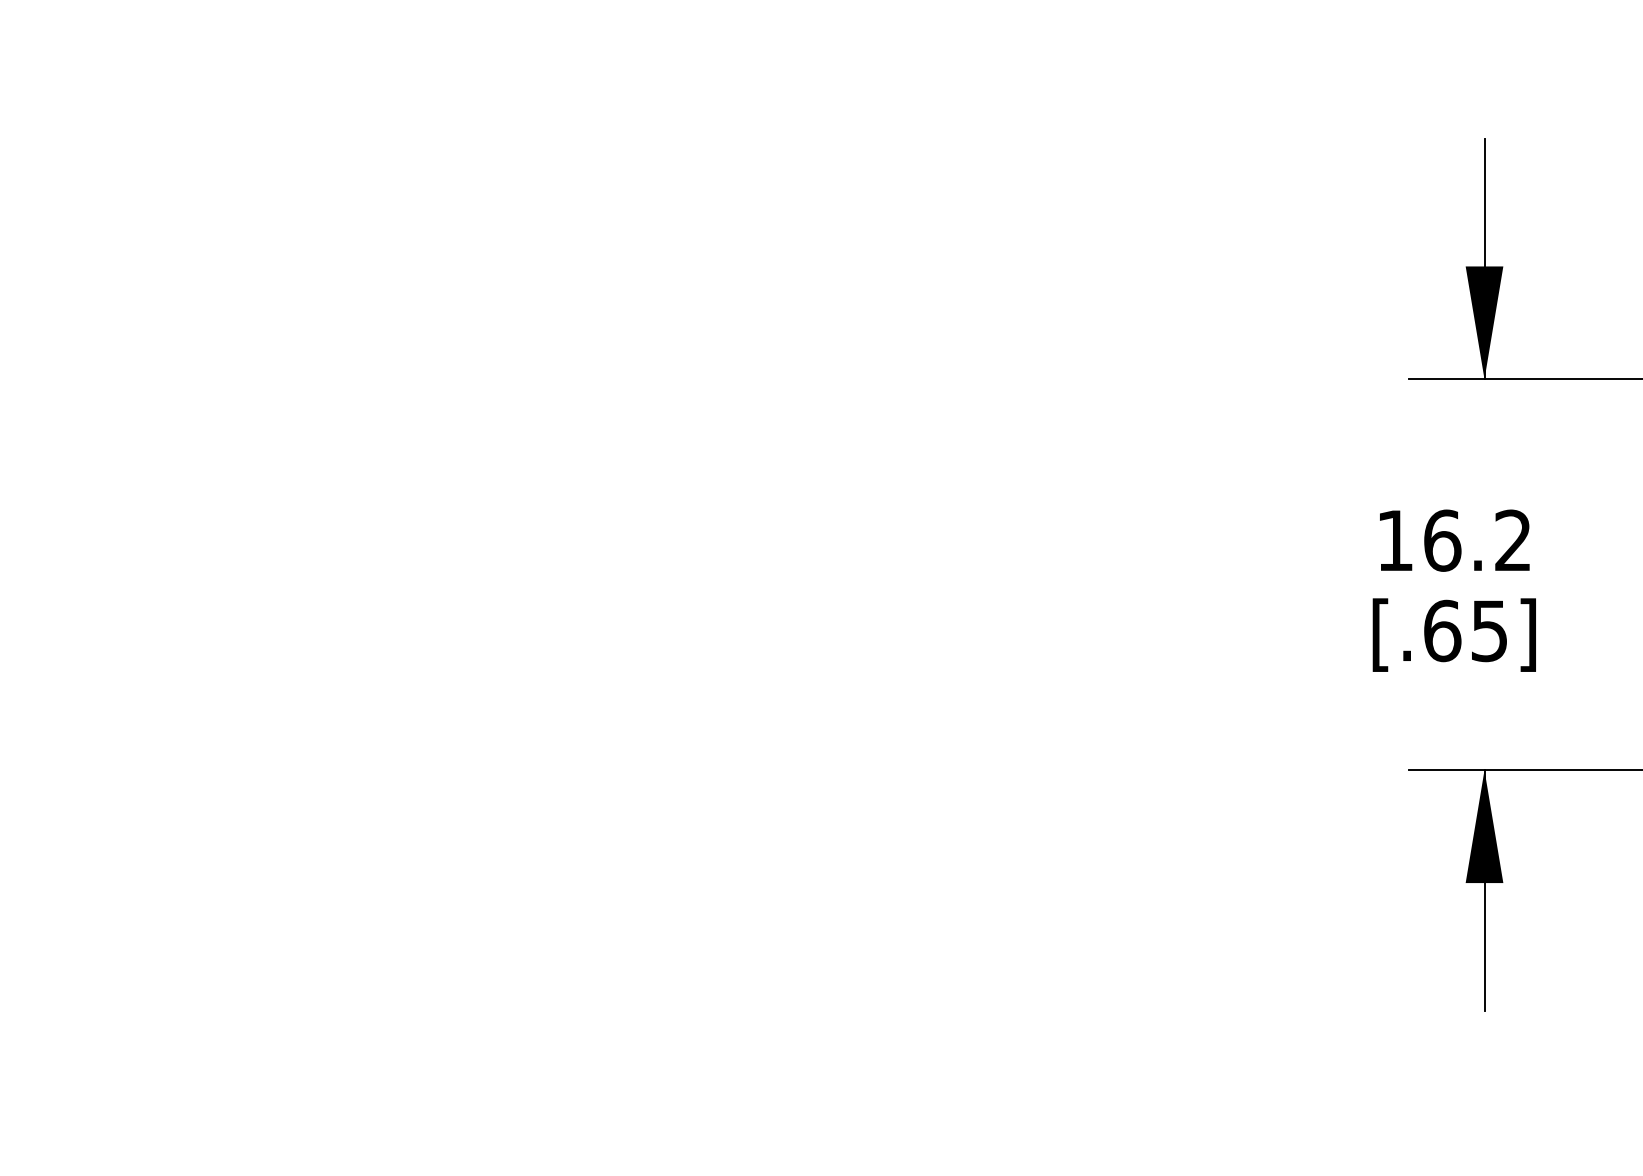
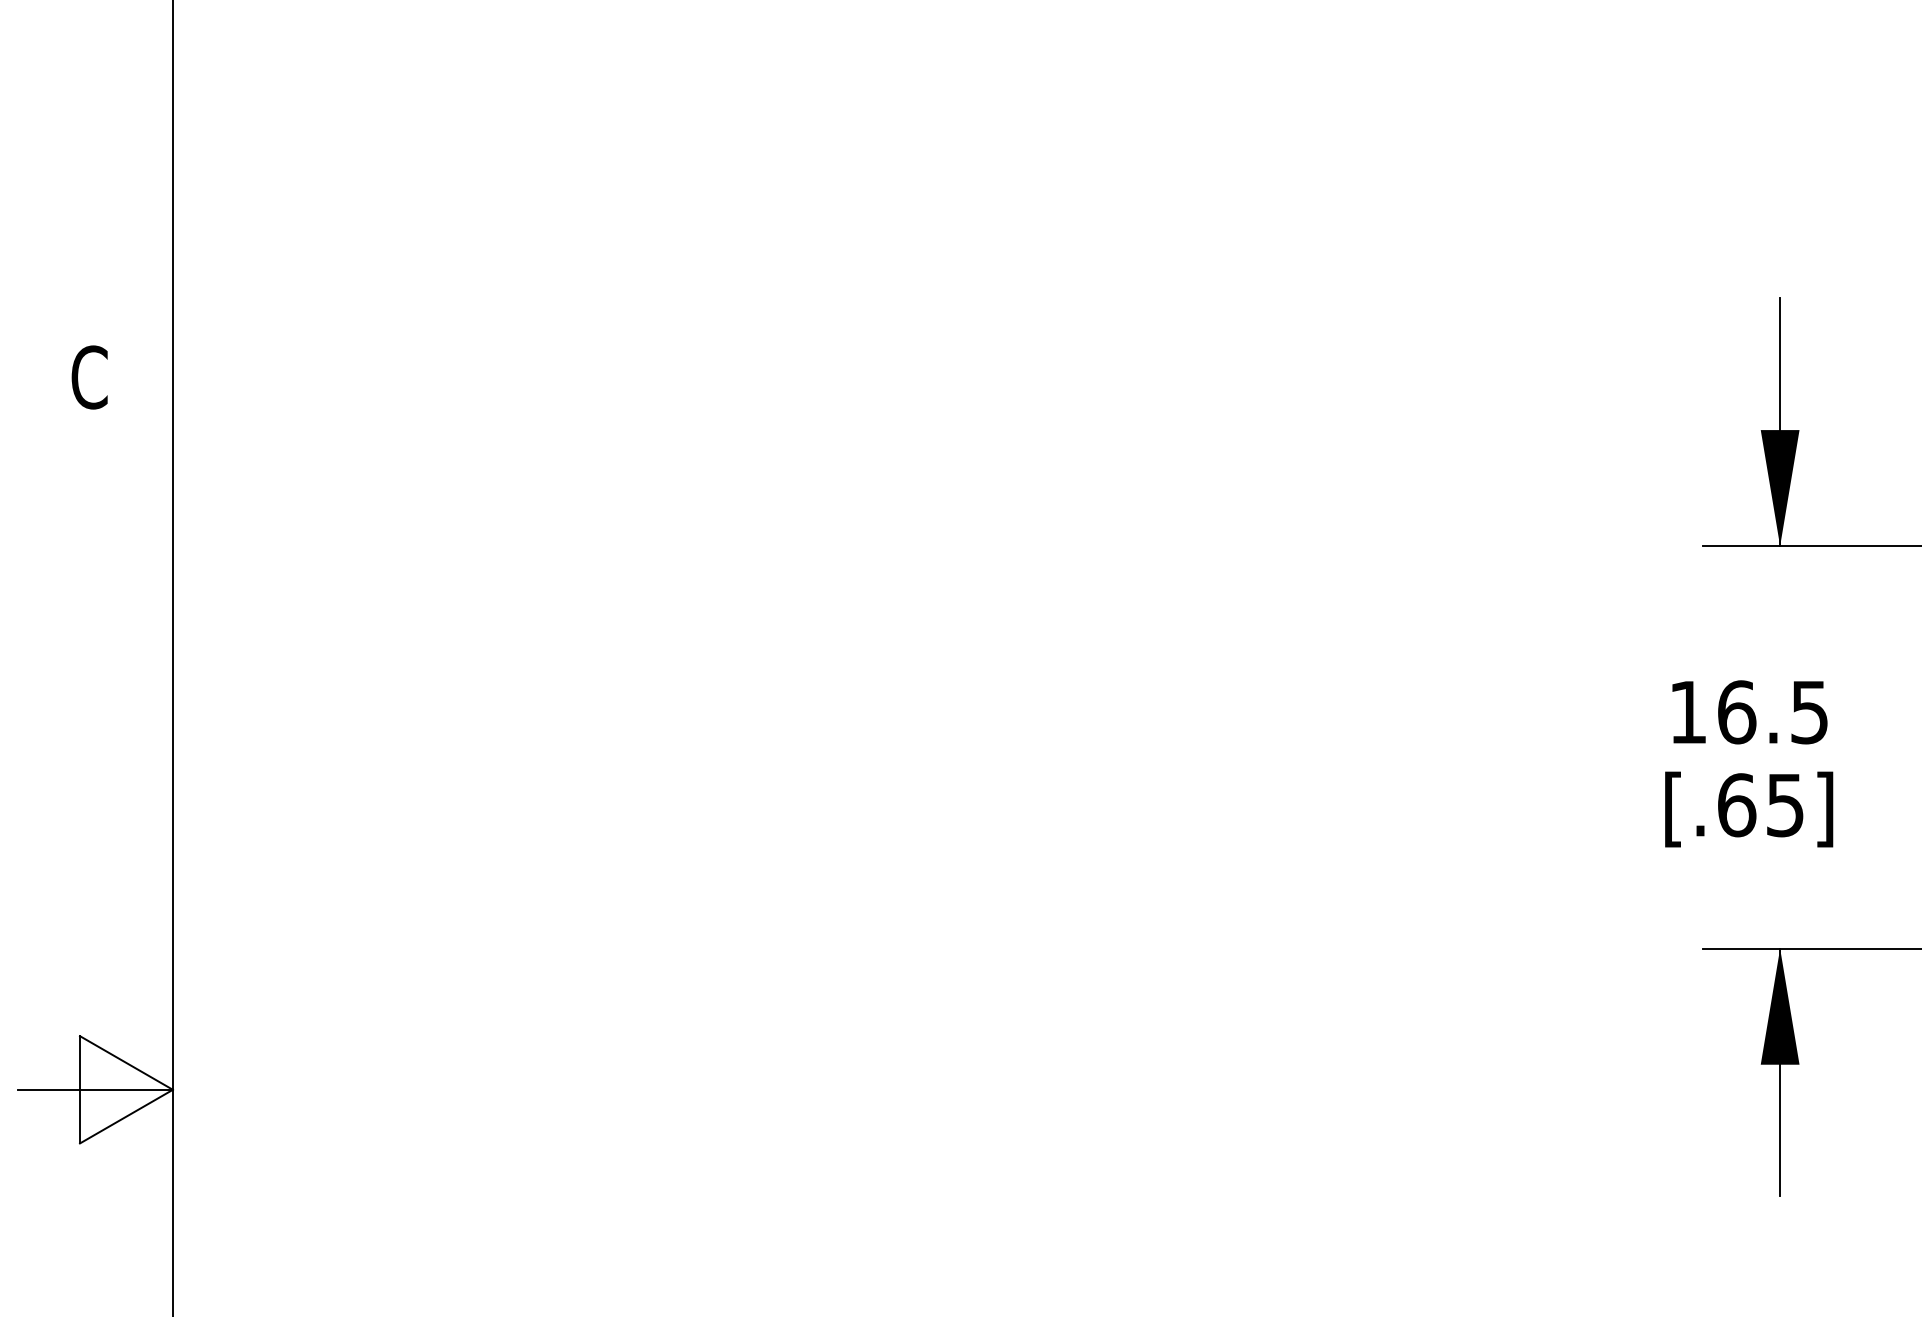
text: (1513, 540) -> (1809, 712), 16.2 -> 16.5

